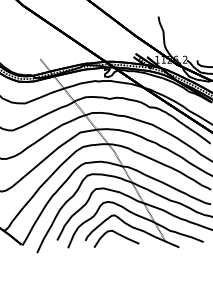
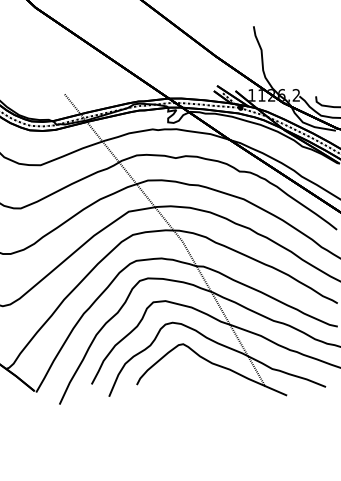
curve: (118, 235) -> (189, 376), removed

